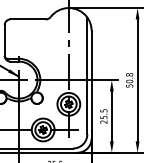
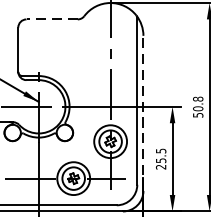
line: (28, 19) -> (52, 19), solid -> dashed
line: (91, 84) -> (143, 113), solid -> dashed

